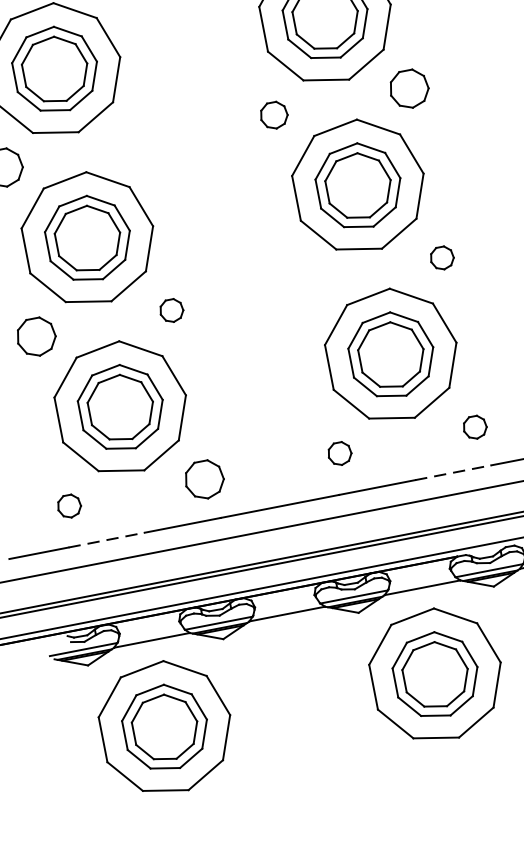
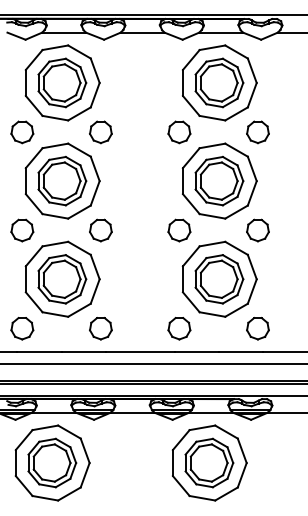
part: (274, 115) -> (179, 132), size x1.43
part: (138, 142) -> (100, 132), added
part: (441, 258) -> (257, 230), size x1.67
part: (307, 284) -> (179, 230), added
part: (171, 310) -> (100, 230), size x1.67
part: (474, 427) -> (257, 328), size x1.67
part: (339, 453) -> (179, 328), size x1.67
line: (454, 472) -> (241, 351), dashed -> solid
part: (69, 505) -> (22, 328), size x1.67
line: (108, 539) -> (40, 351), dashed -> solid

